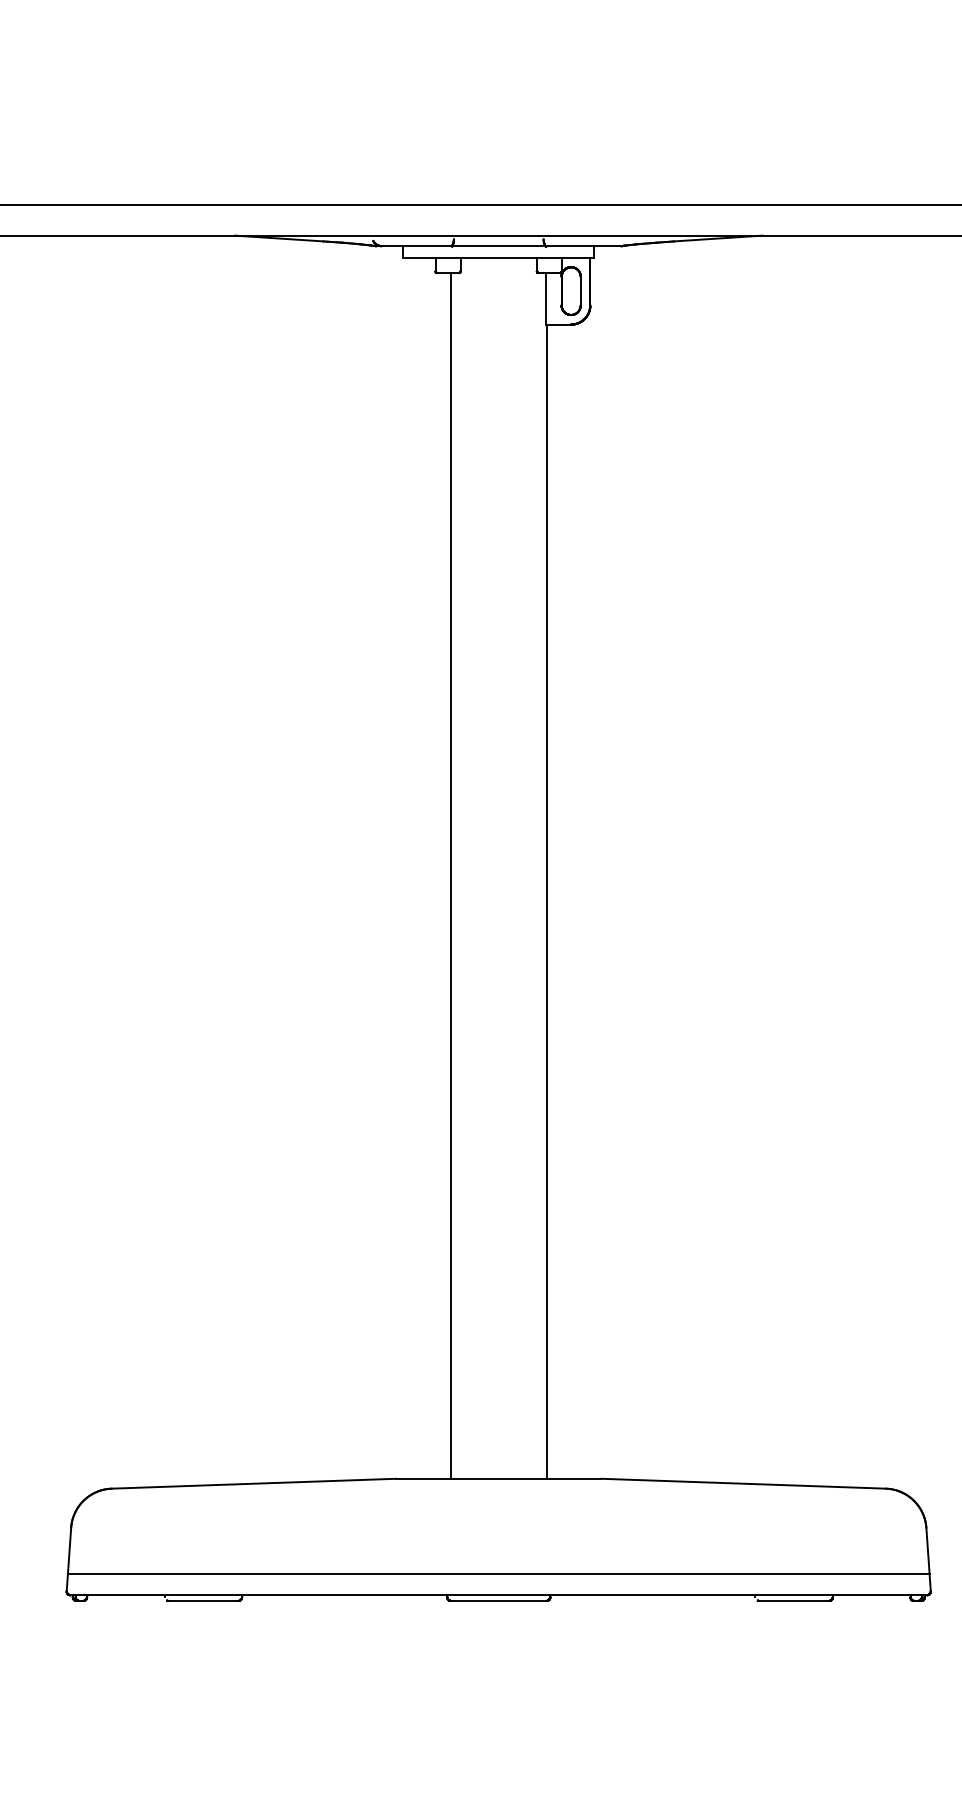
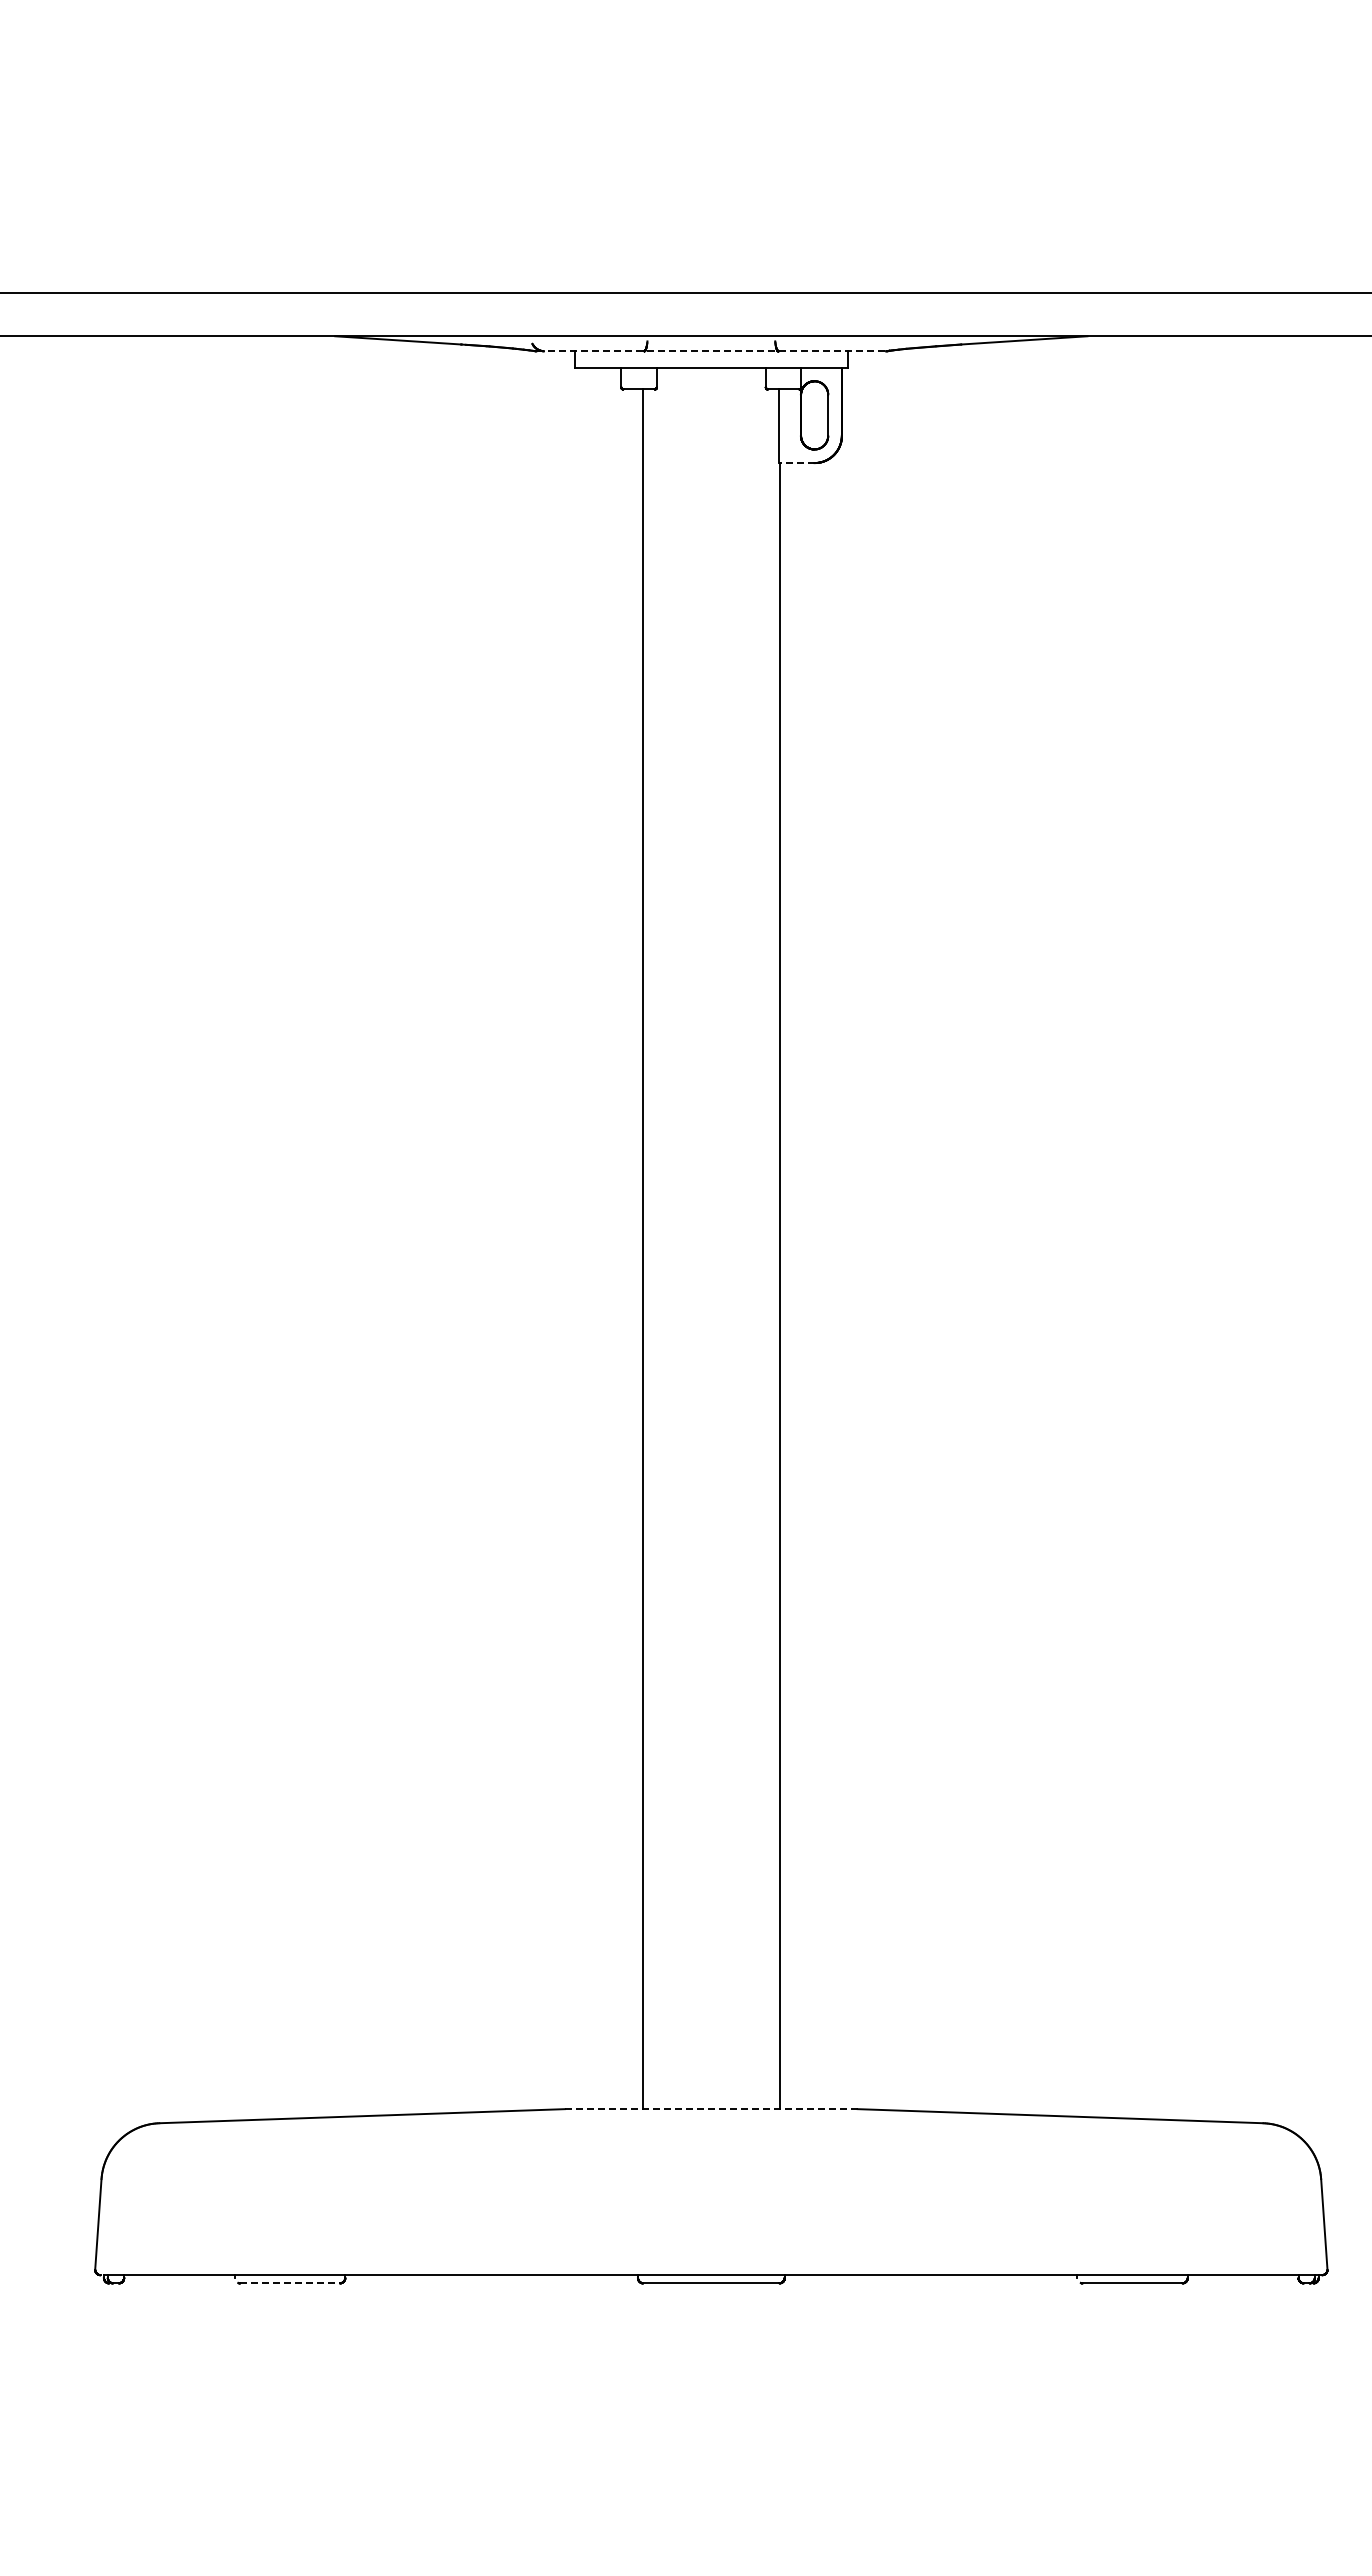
line: (498, 246) -> (711, 351), solid -> dashed
line: (558, 324) -> (796, 463), solid -> dashed
line: (498, 1479) -> (711, 2109), solid -> dashed
line: (498, 1574) -> (710, 2245), removed
line: (203, 1601) -> (290, 2283), solid -> dashed

